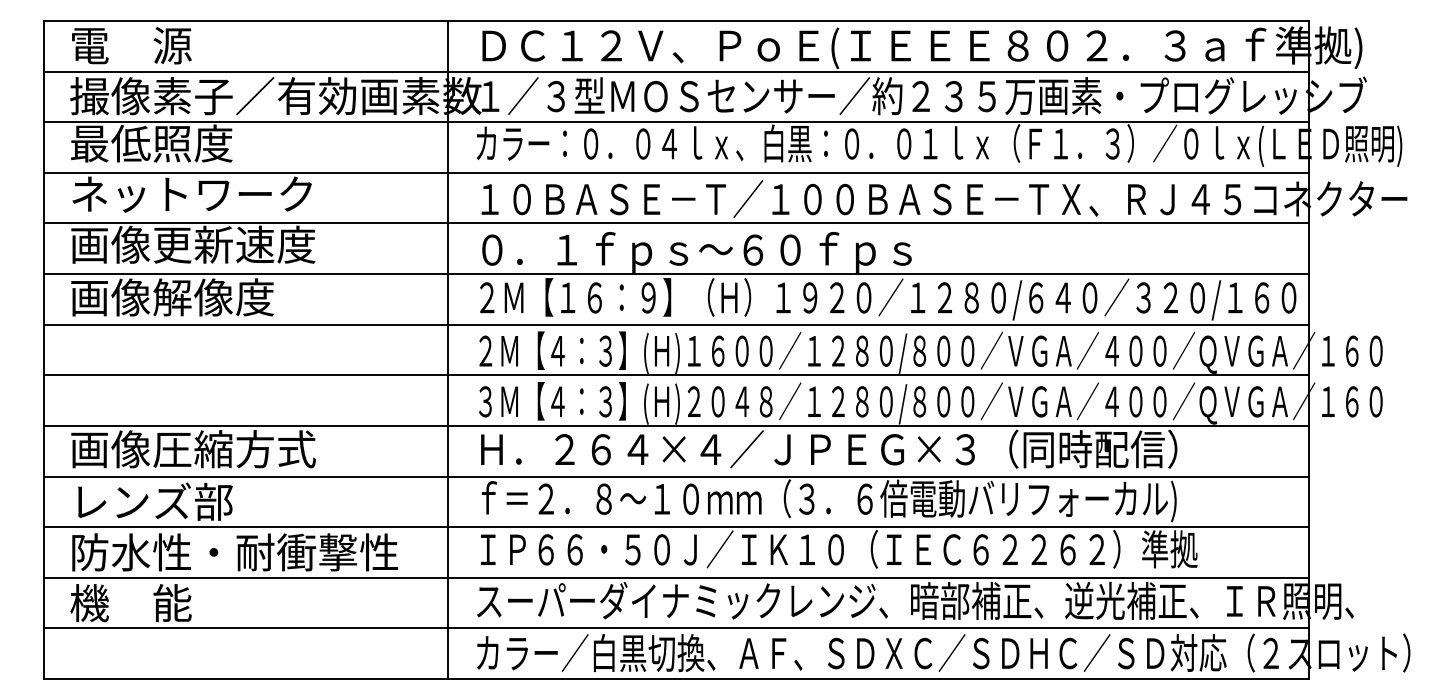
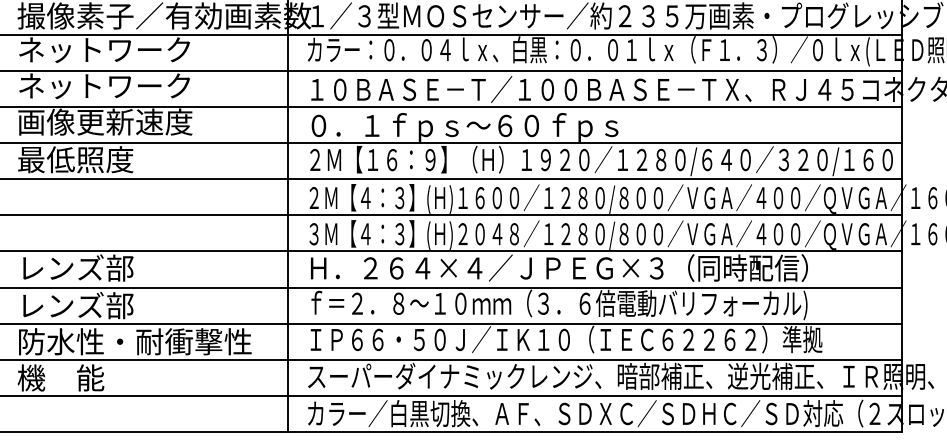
text: (191, 143) -> (104, 49), 最低照度 -> ネットワーク
text: (172, 297) -> (90, 159), 画像解像度 -> 最低照度
text: (193, 449) -> (105, 268), 画像圧縮方式 -> レンズ部

